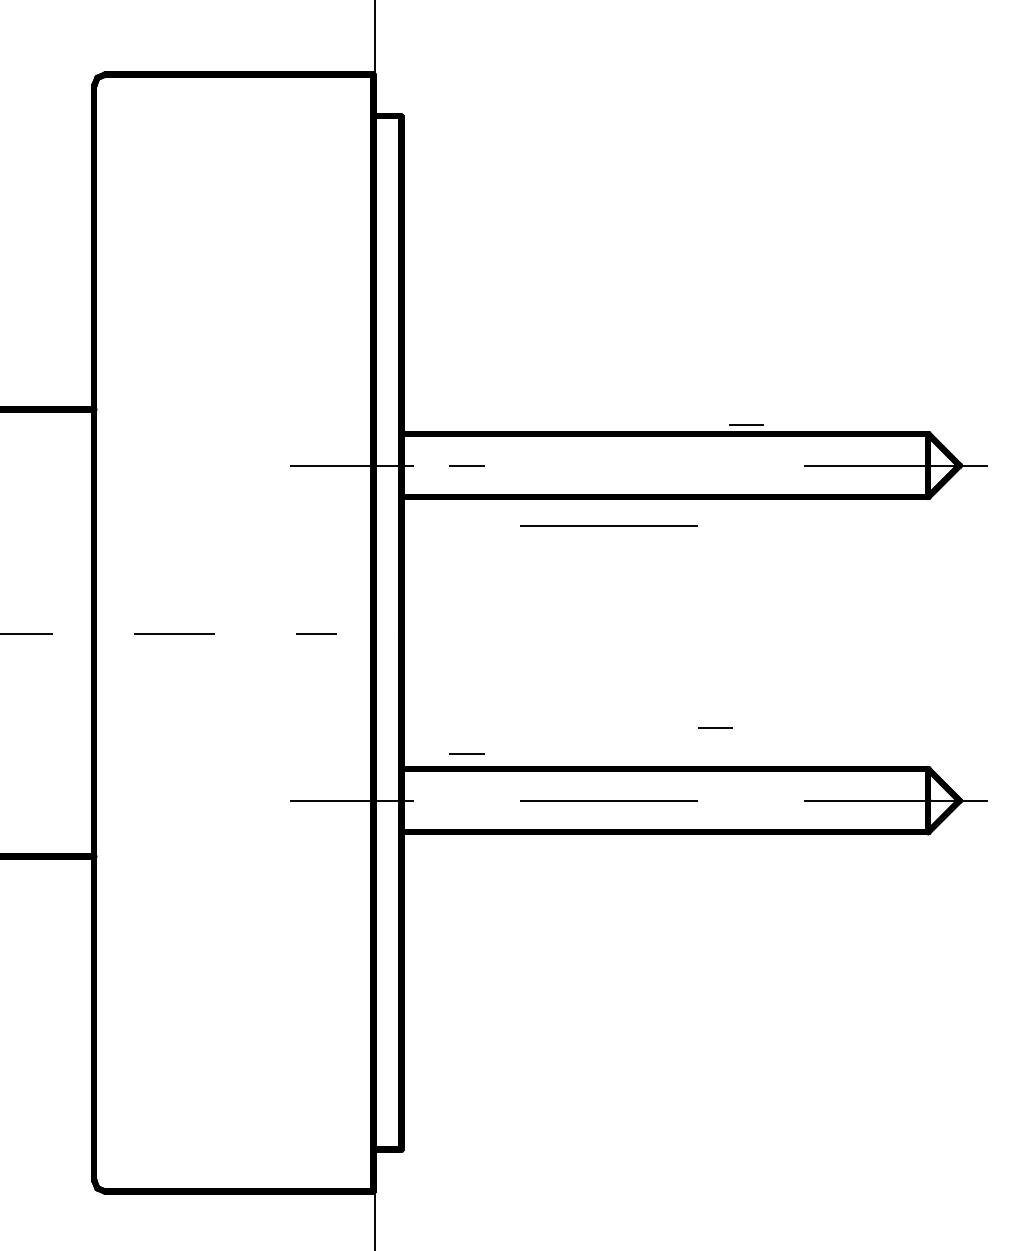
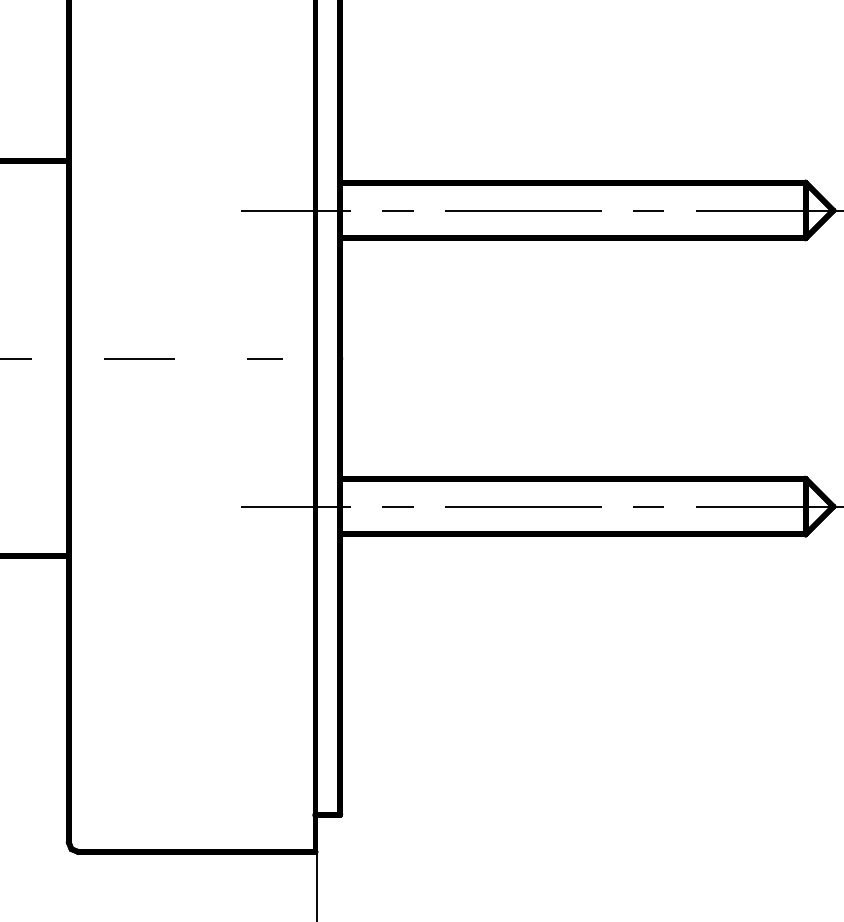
line: (746, 424) -> (648, 210), moved
line: (608, 525) -> (523, 210), moved
line: (715, 727) -> (648, 506), moved
line: (466, 753) -> (397, 506), moved

